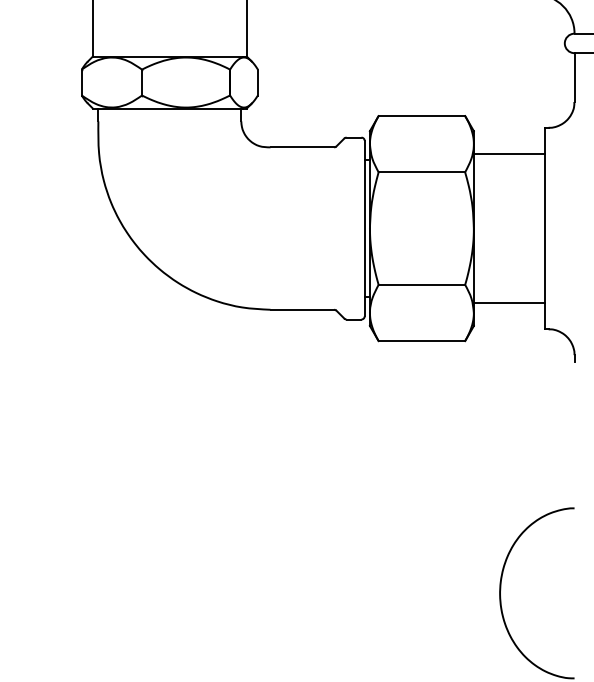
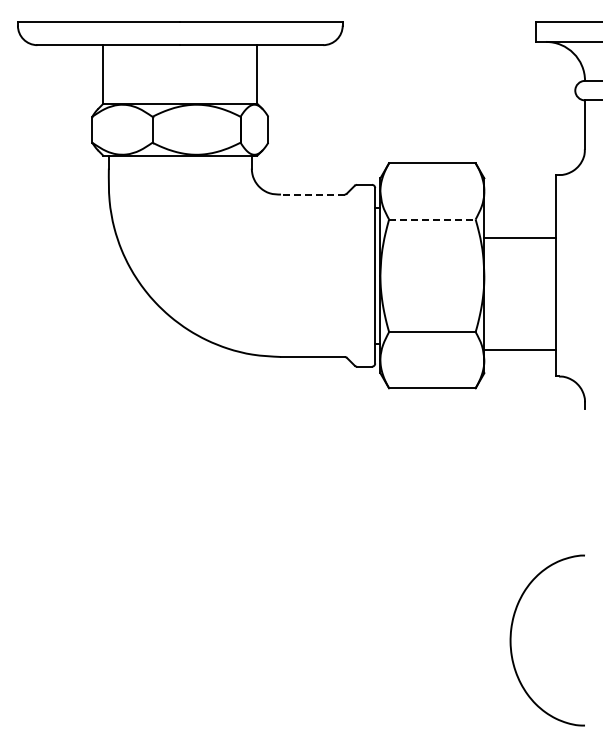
line: (302, 147) -> (312, 194), solid -> dashed
line: (509, 154) -> (519, 238), moved
line: (422, 172) -> (432, 219), solid -> dashed

